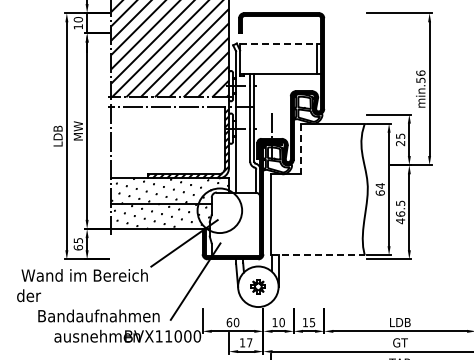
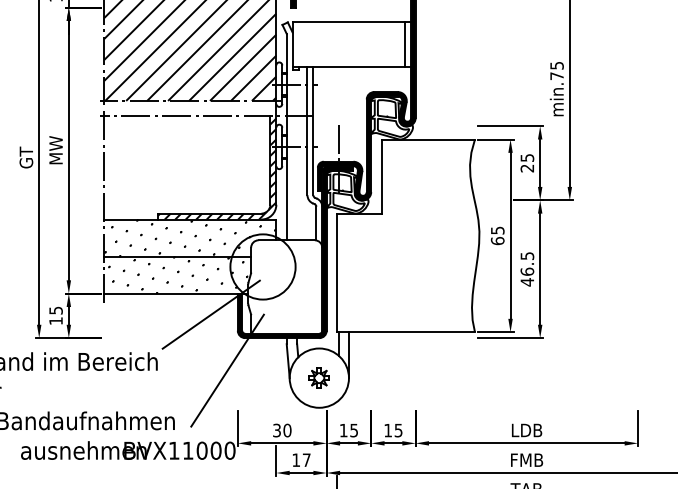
line: (280, 43) -> (351, 22), dashed -> solid
text: (420, 76) -> (556, 70), min.56 -> min.75
text: (57, 135) -> (25, 156), LDB -> GT
line: (300, 149) -> (380, 177), dashed -> solid
text: (379, 185) -> (496, 230), 64 -> 65
text: (77, 247) -> (54, 320), 65 -> 15
line: (318, 255) -> (407, 332), dashed -> solid
text: (229, 322) -> (277, 430), 60 -> 30
text: (281, 322) -> (353, 430), 10 -> 15
text: (400, 342) -> (527, 459), GT -> FMB

